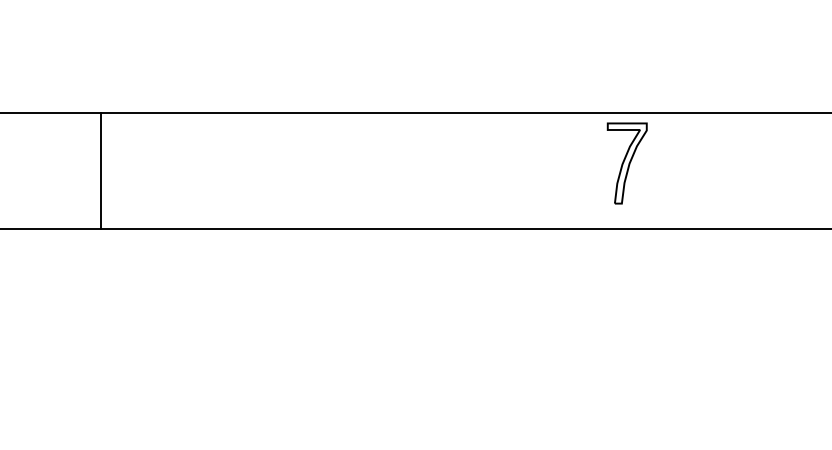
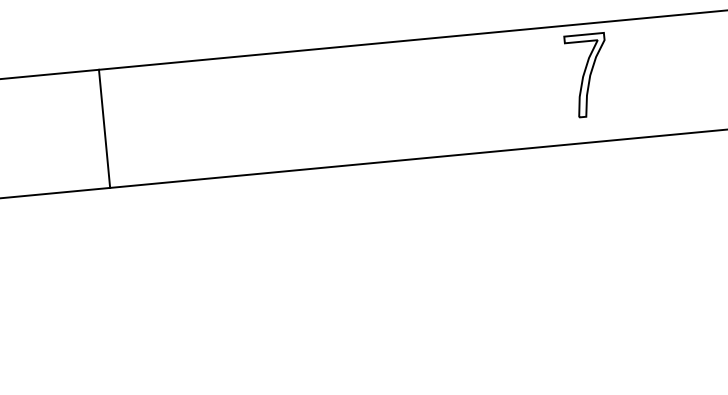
part: (626, 163) -> (587, 75), moved
line: (100, 170) -> (104, 128), moved

